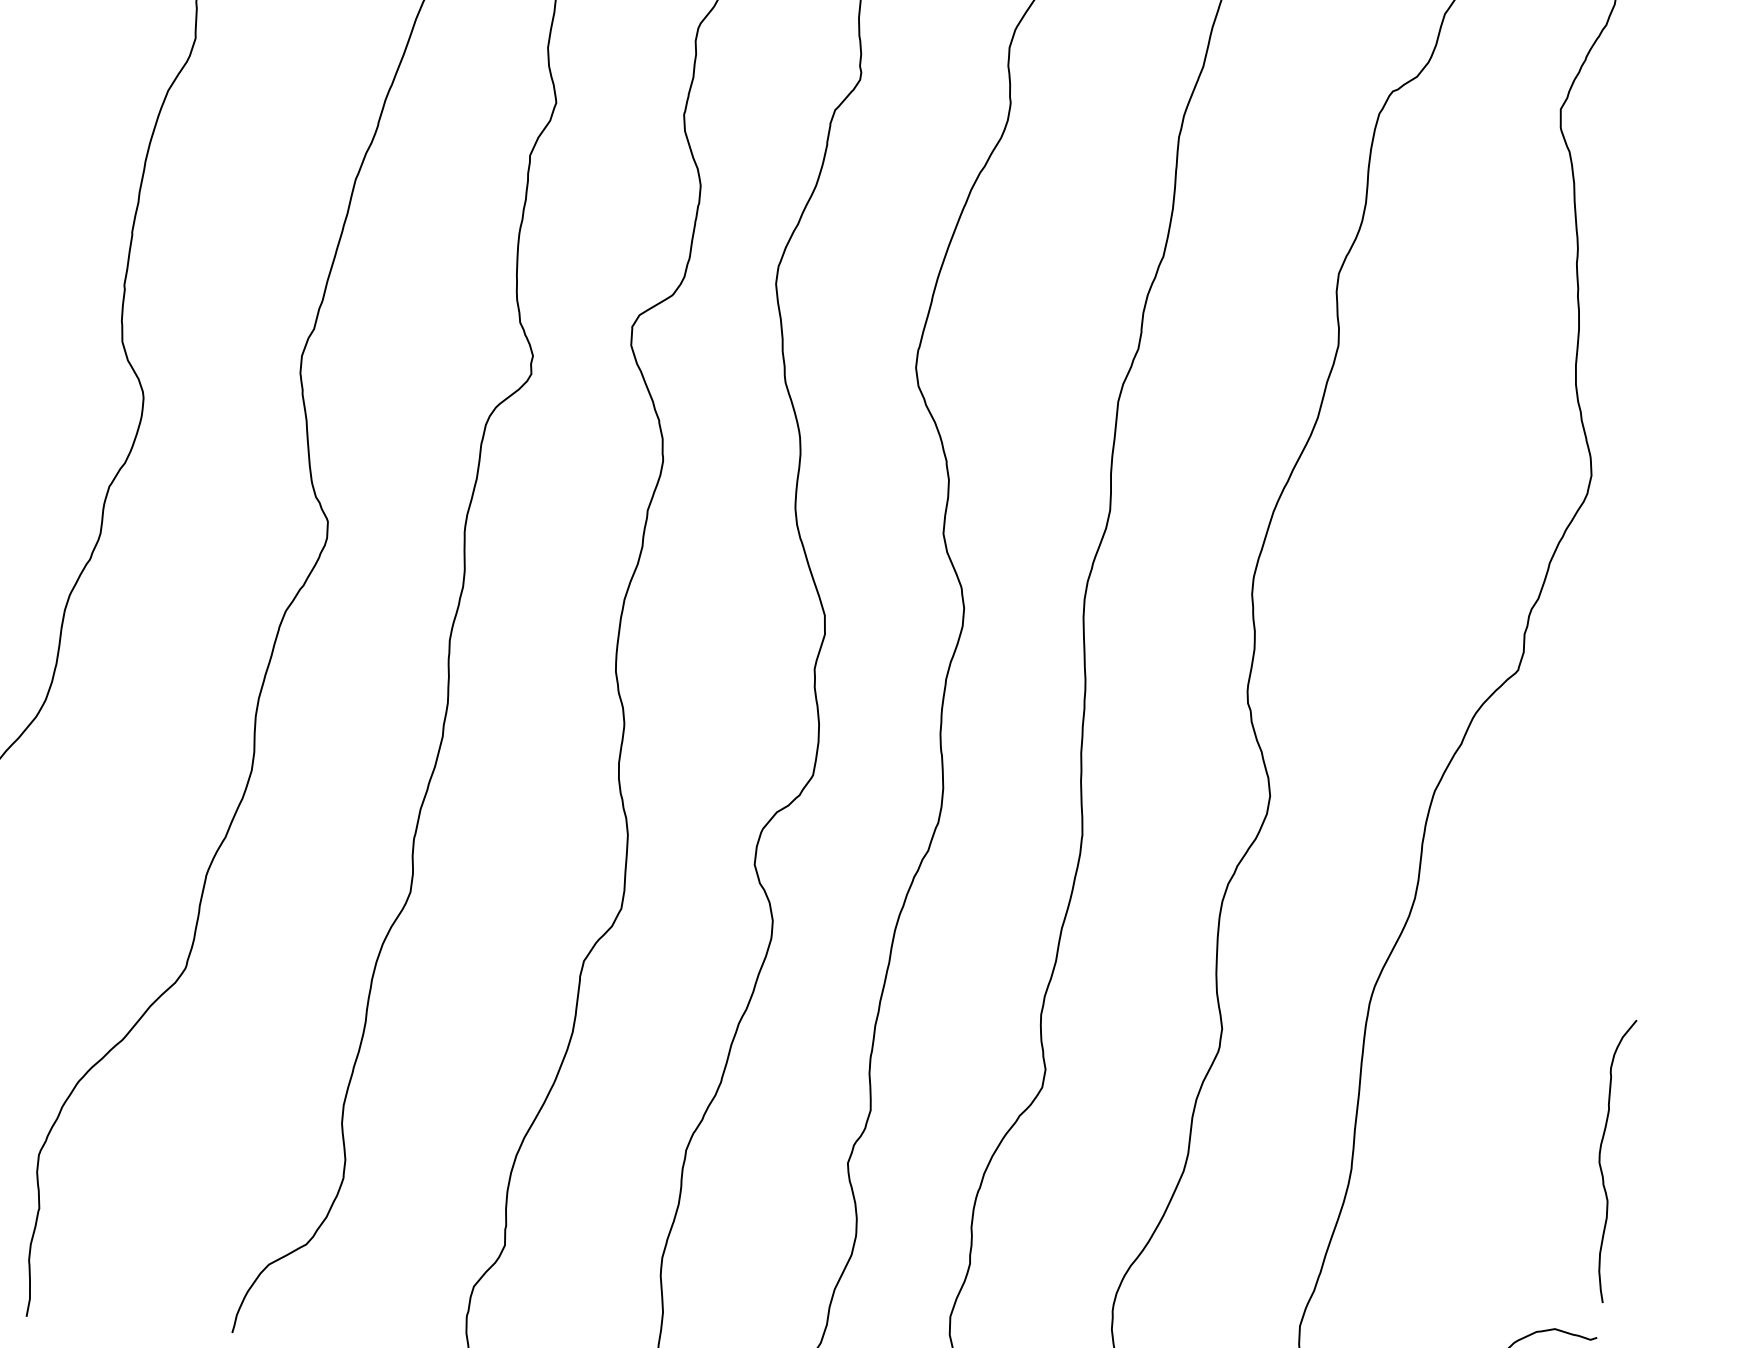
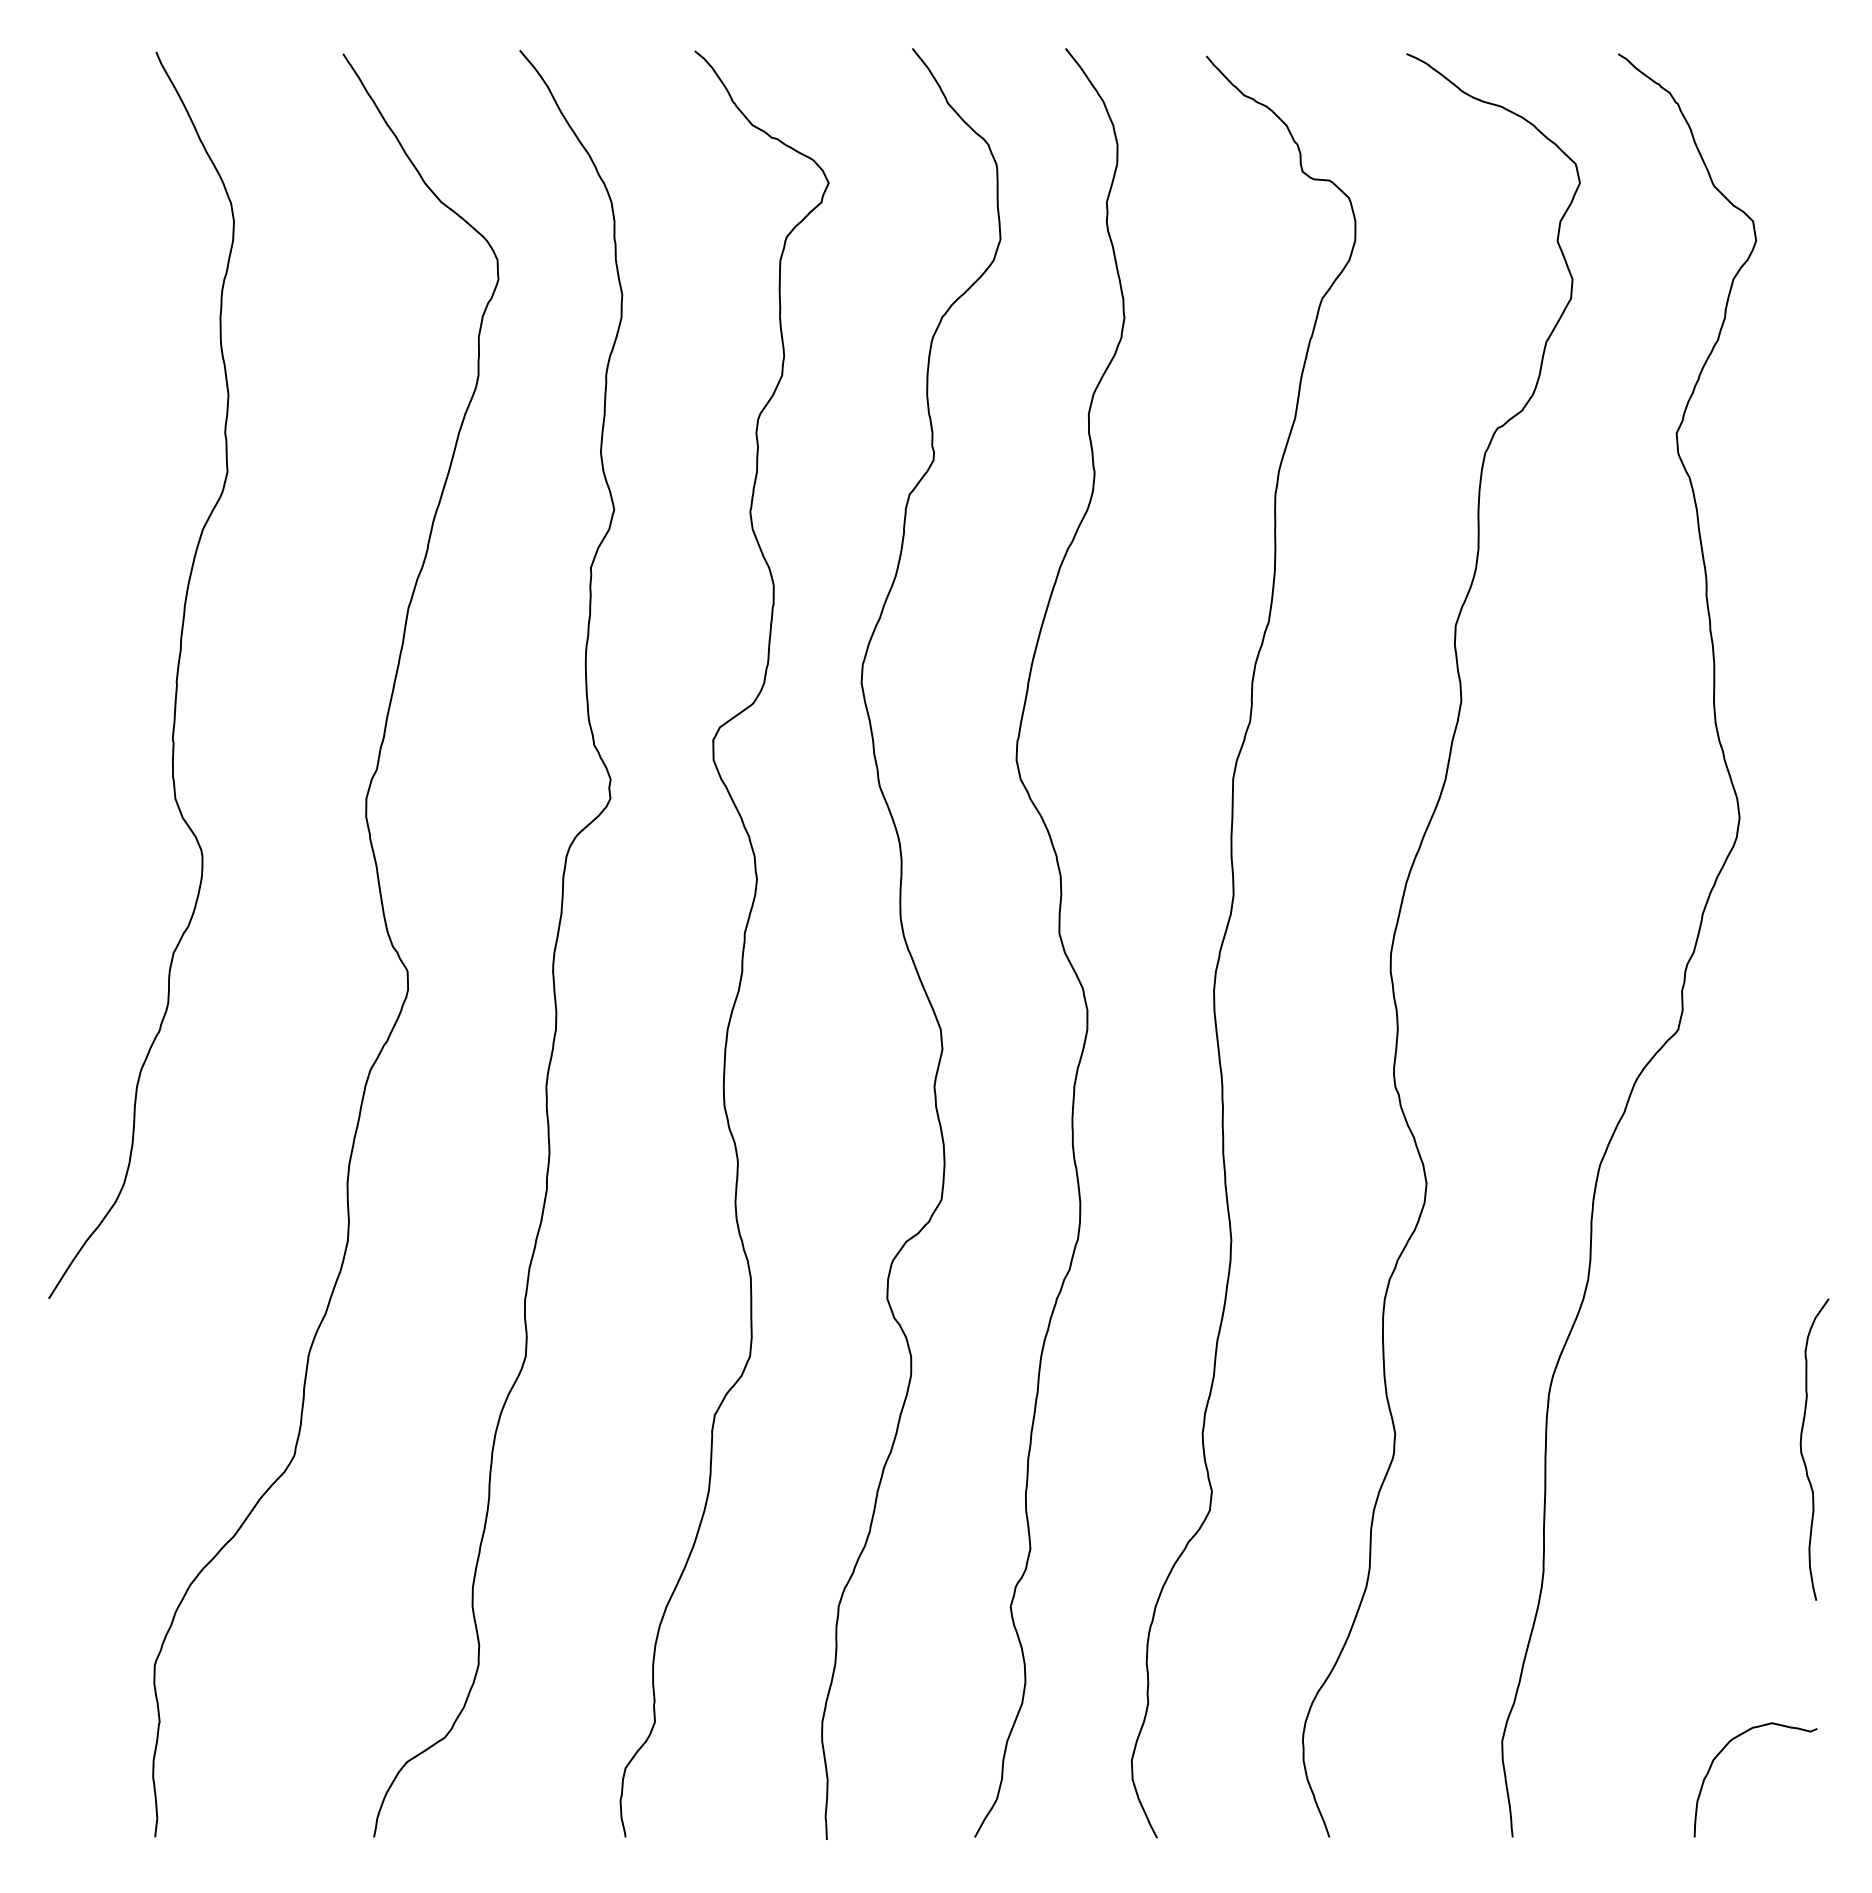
curve: (1600, 1161) -> (1802, 1451), moved

